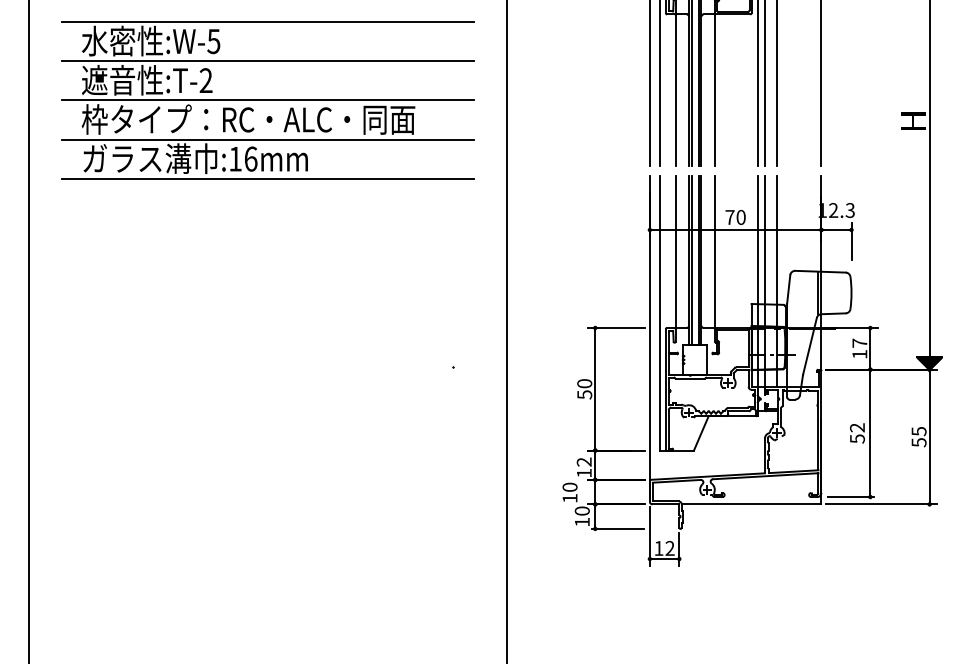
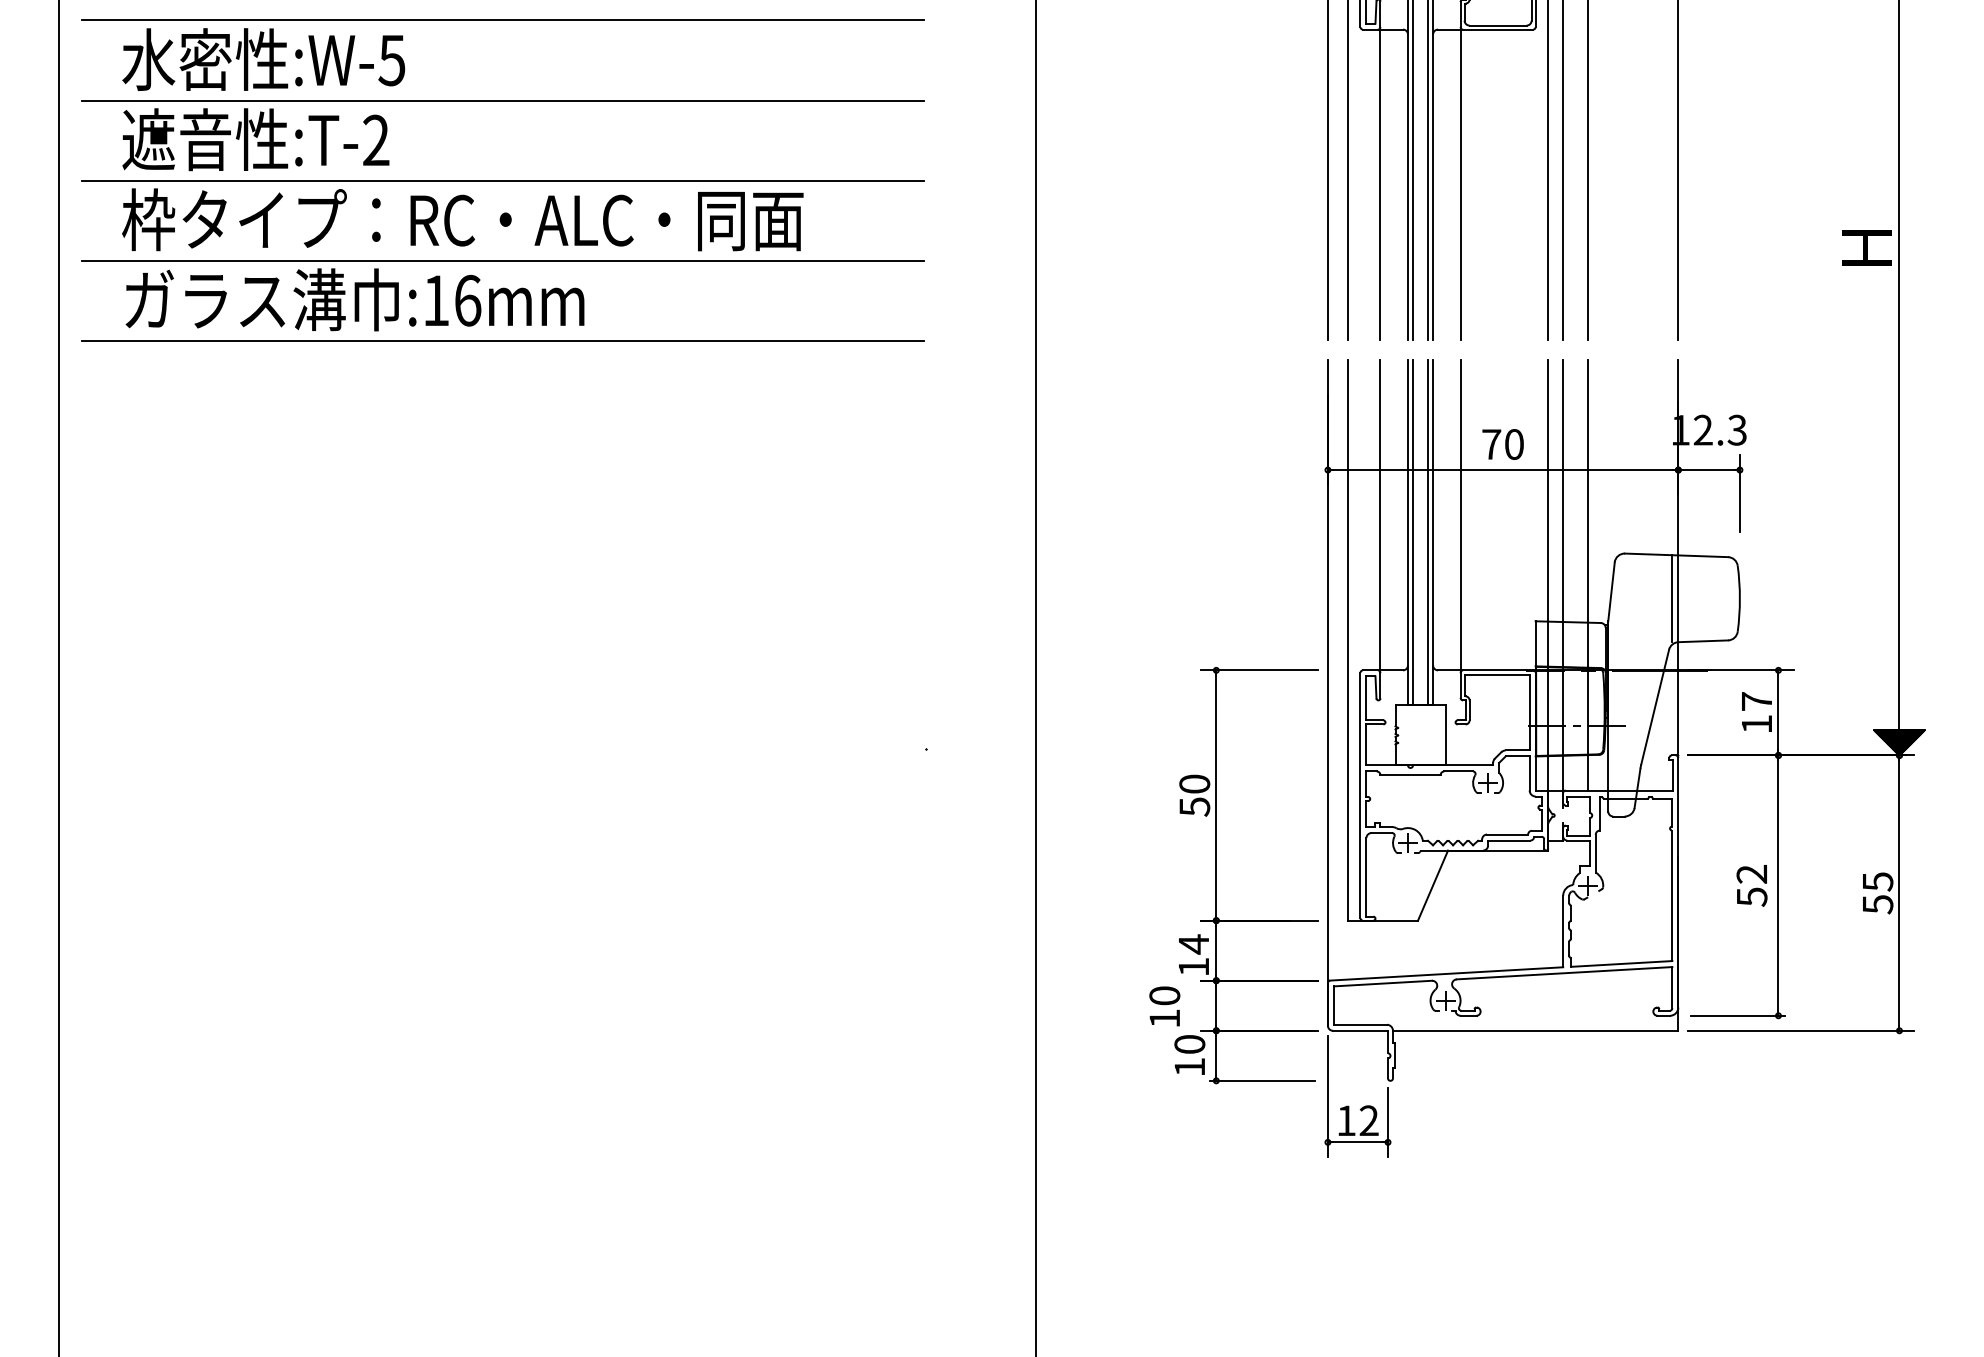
part: (267, 100) -> (501, 180), moved
text: (583, 462) -> (1192, 945), 12 -> 14

